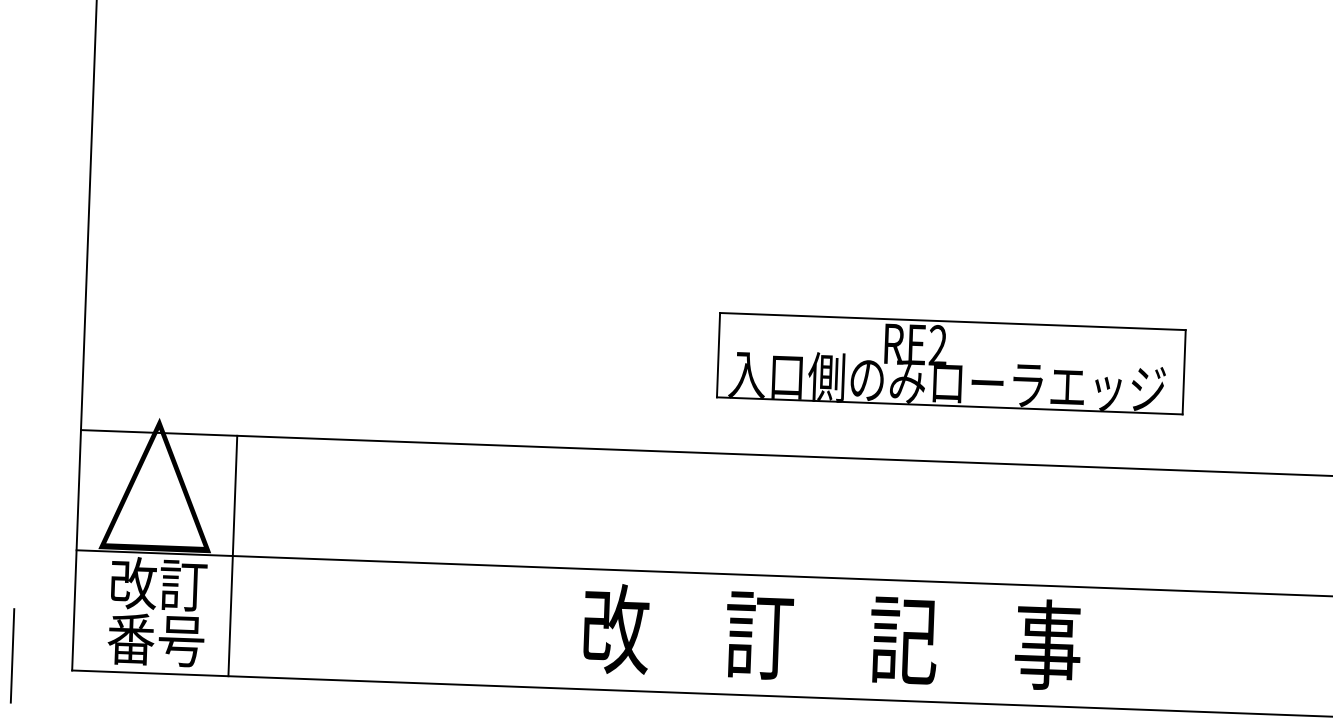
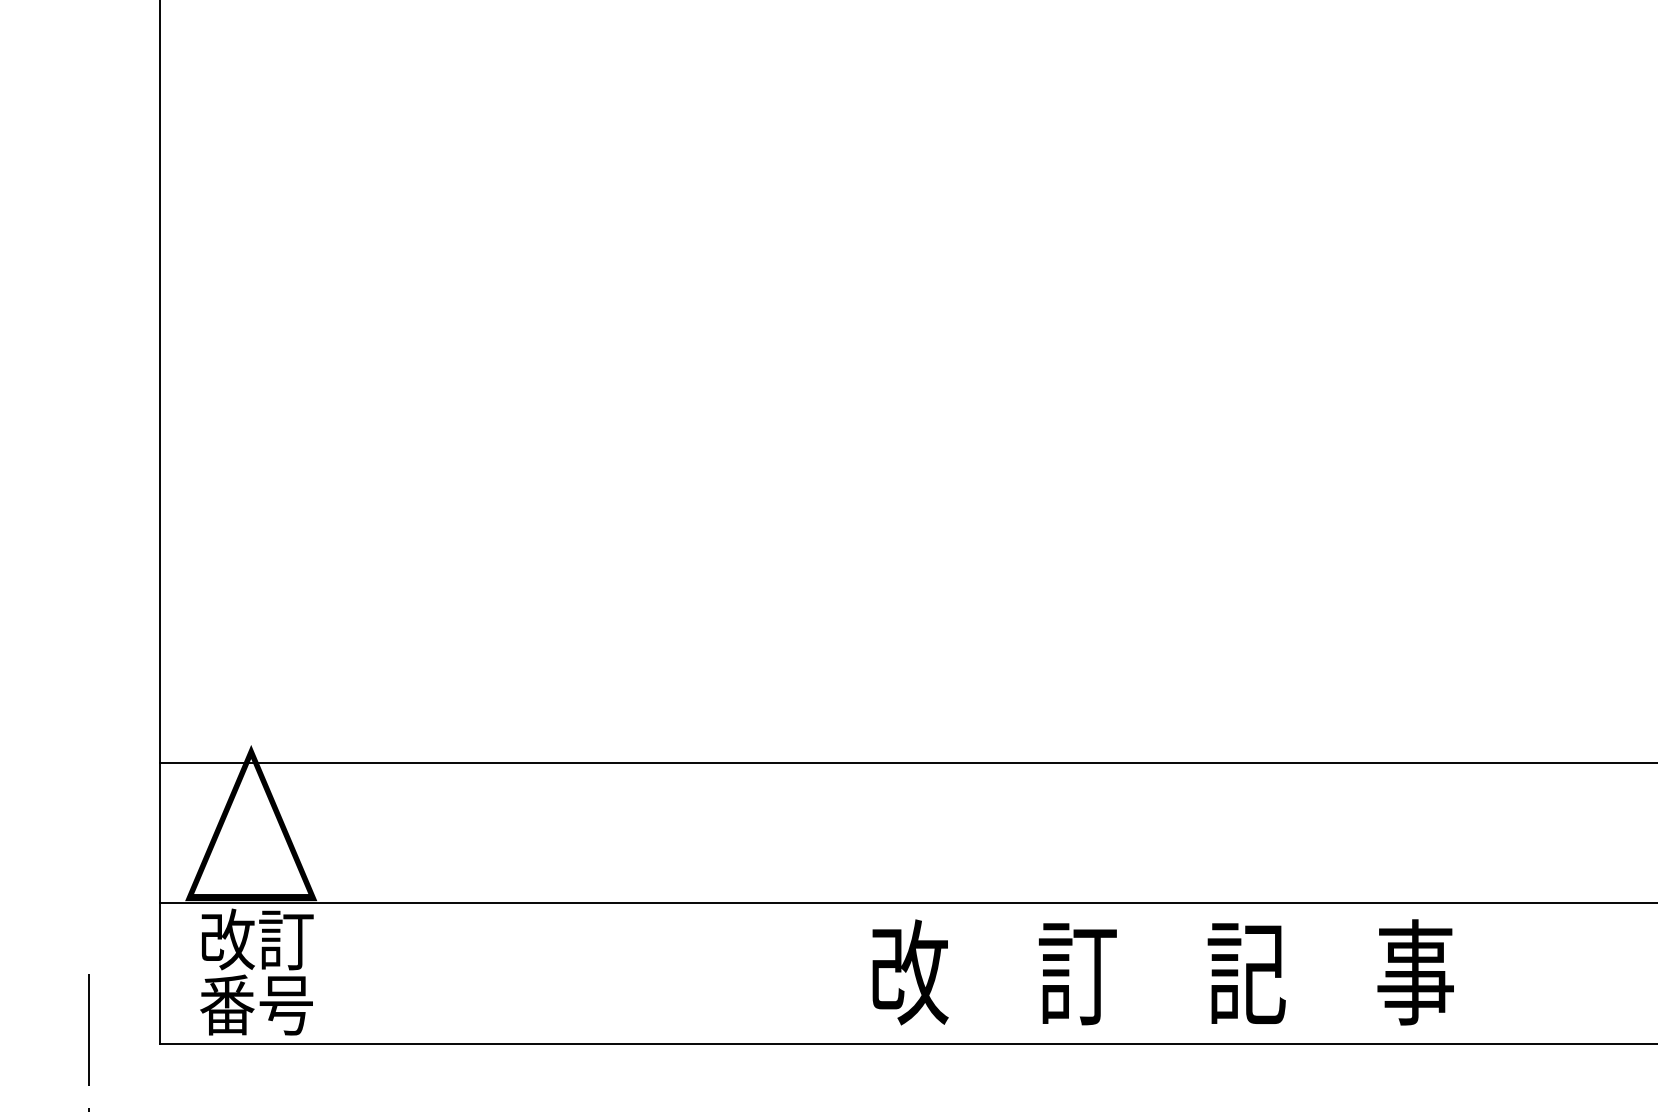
part: (951, 363) -> (1174, 647), removed
line: (232, 556) -> (342, 903), removed
text: (831, 637) -> (1162, 972), moved

